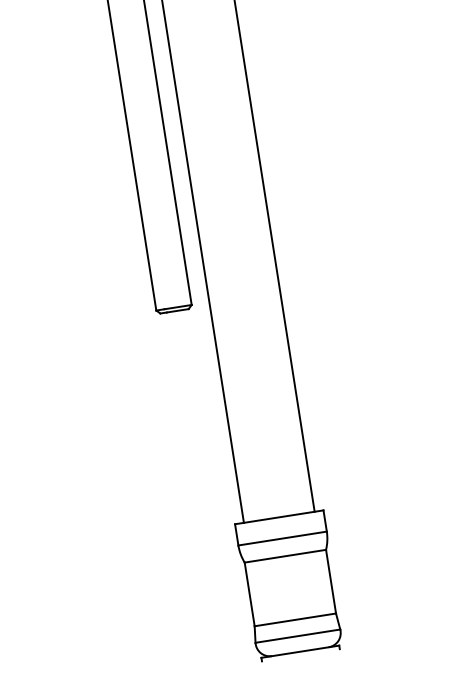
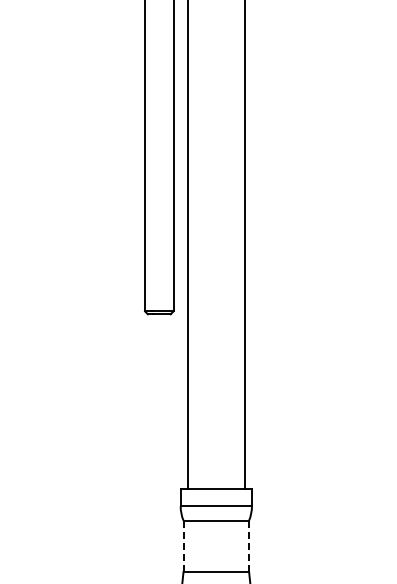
line: (331, 581) -> (249, 546), solid -> dashed
line: (249, 594) -> (183, 546), solid -> dashed

